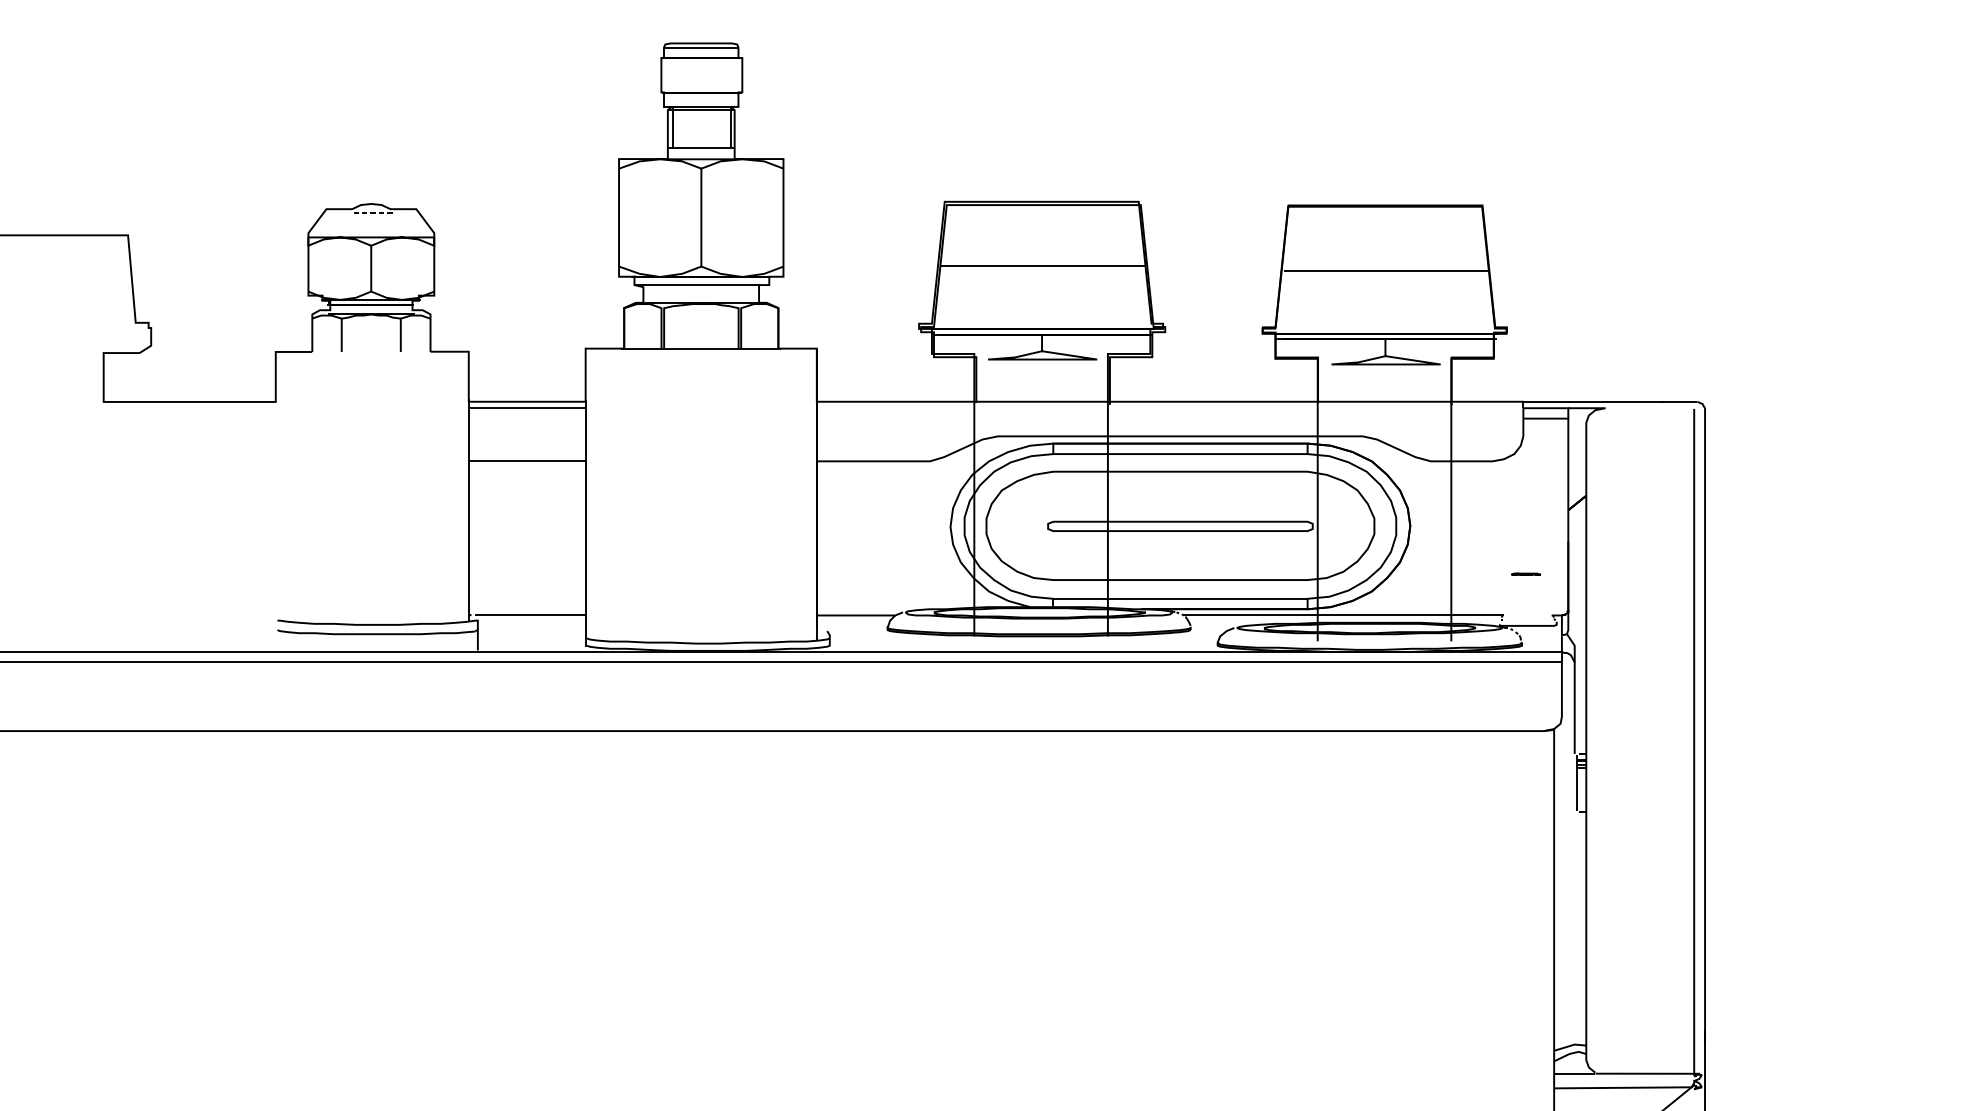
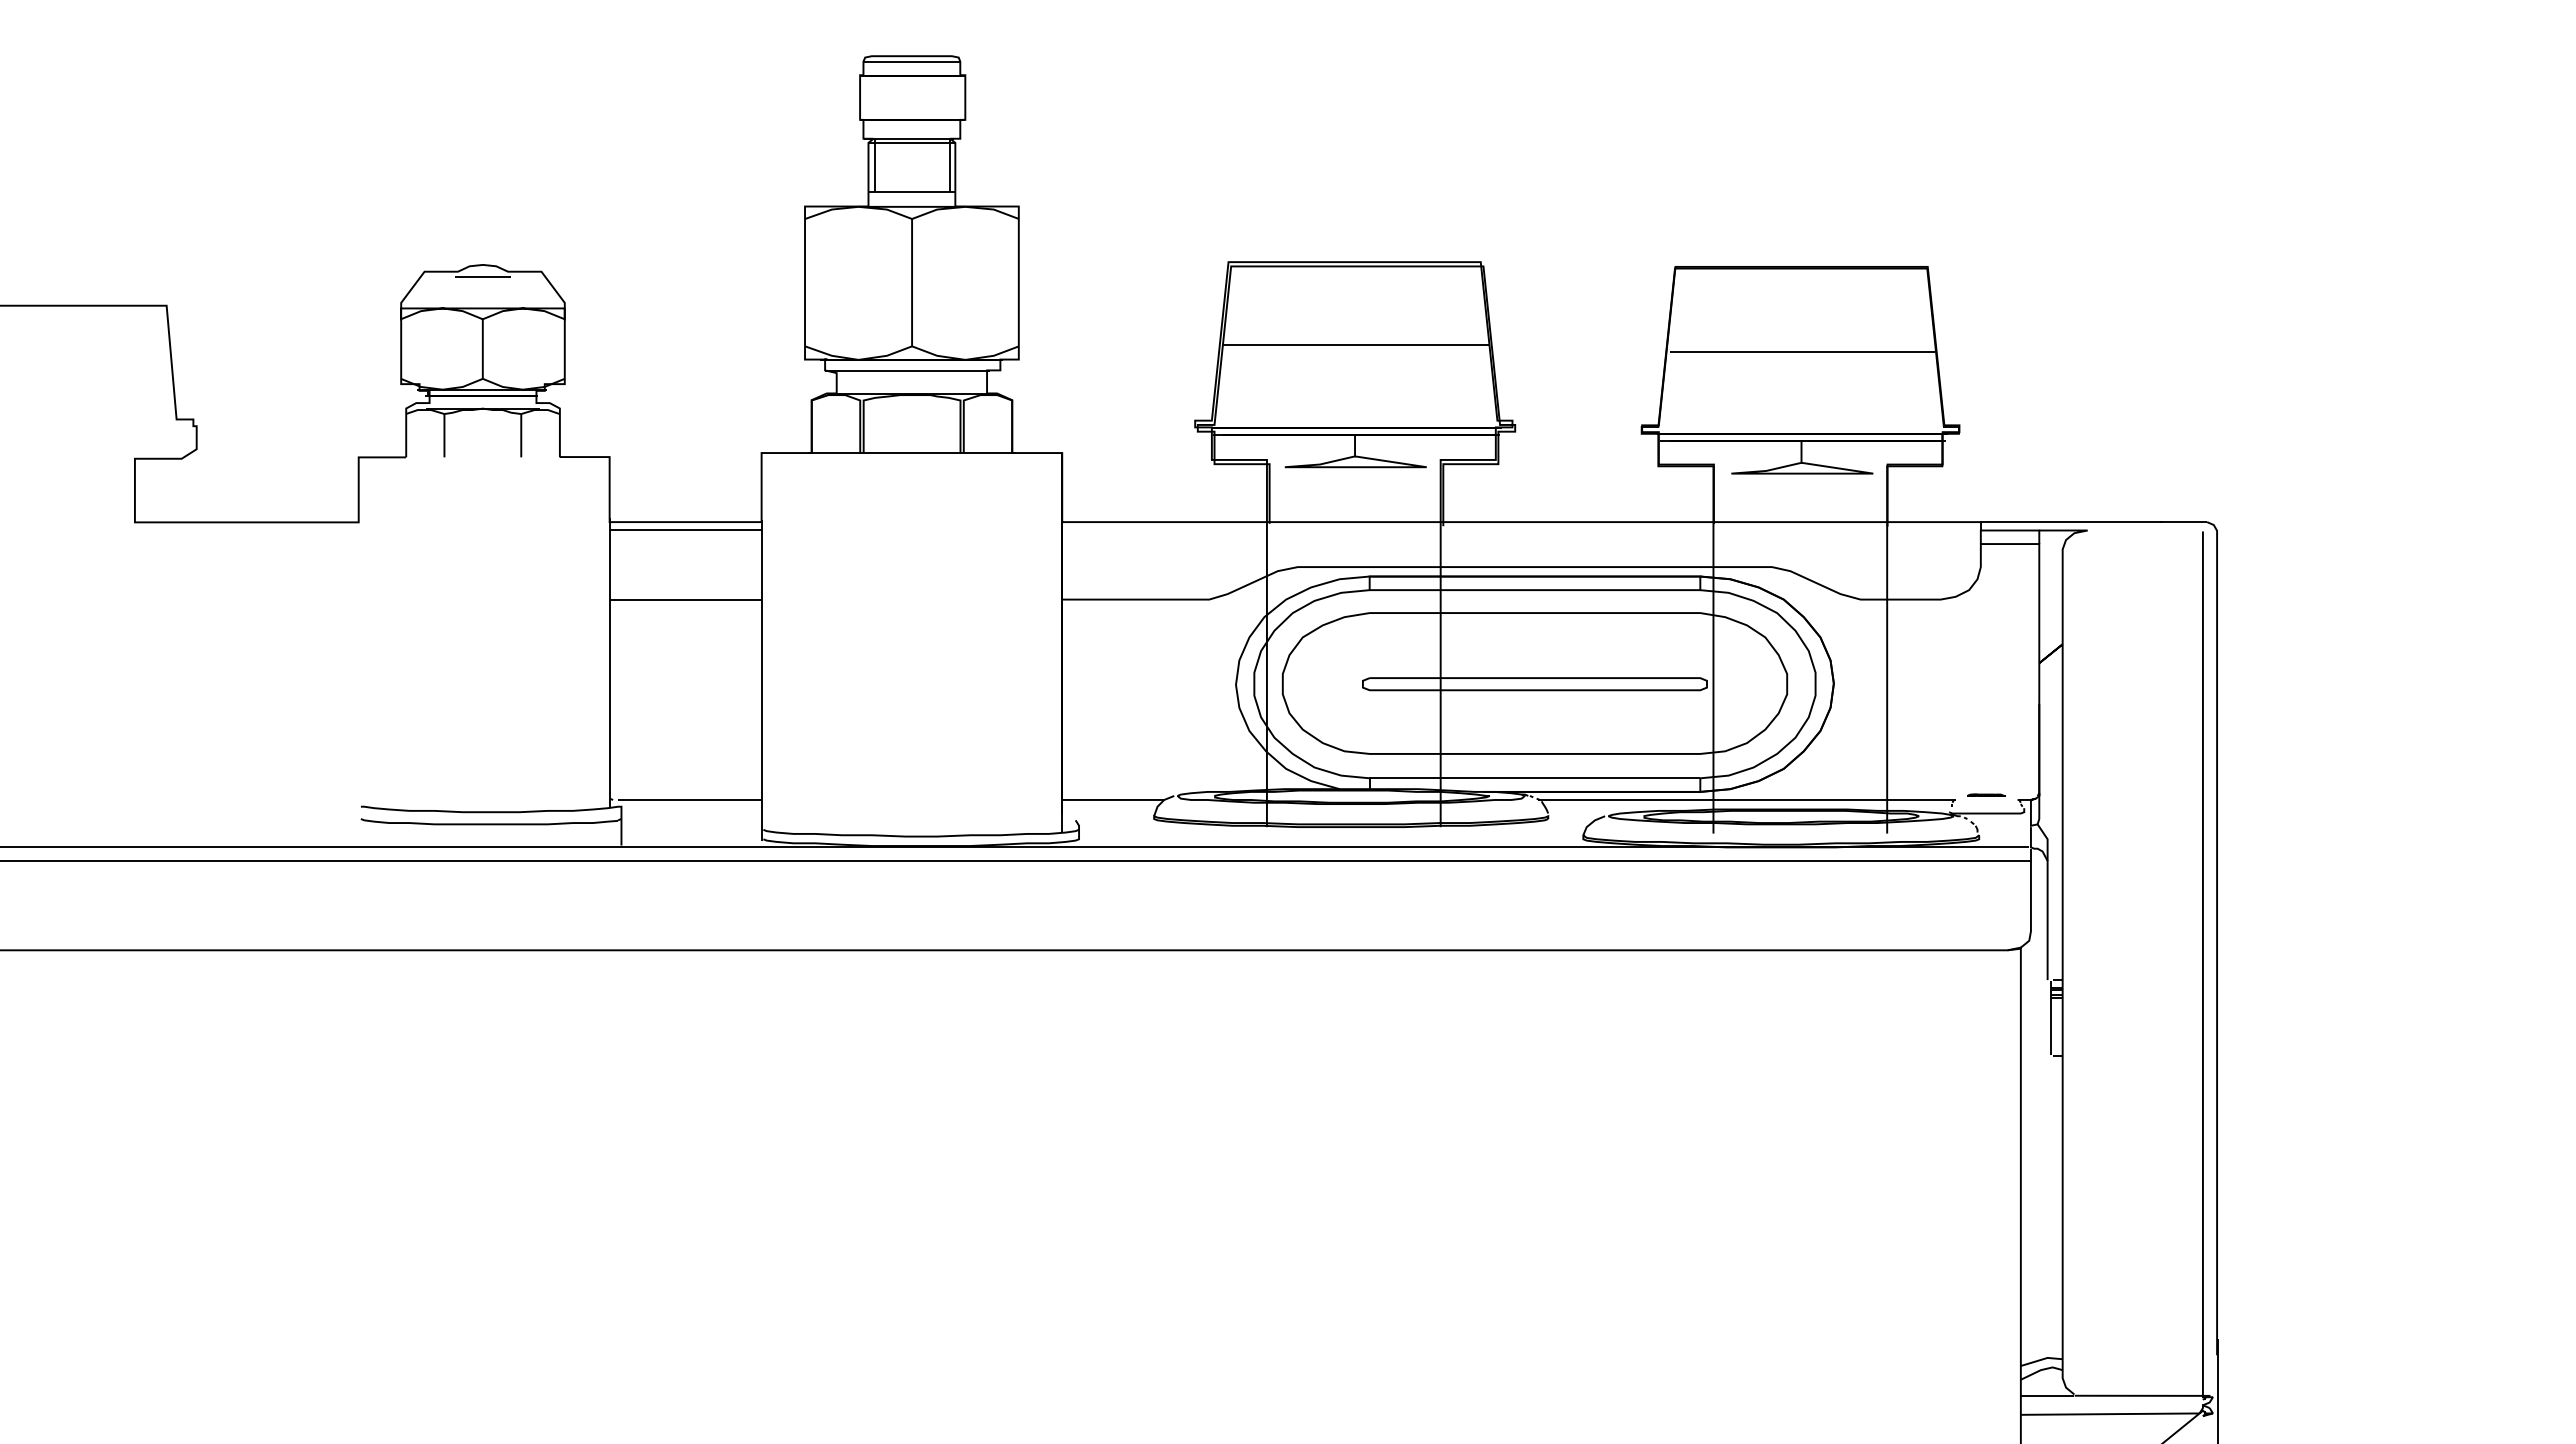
line: (370, 213) -> (482, 277), dashed -> solid
line: (1526, 573) -> (1986, 794), moved

